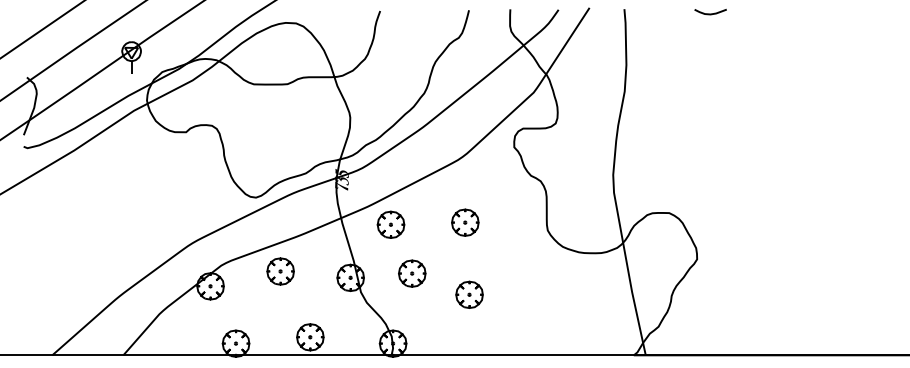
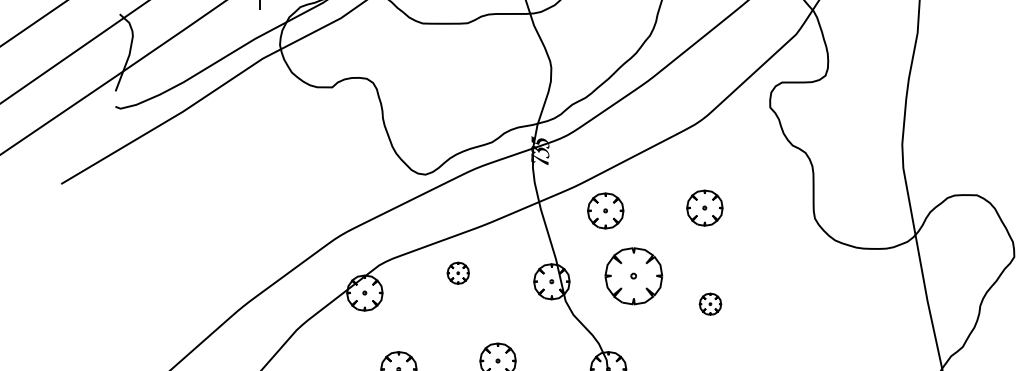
part: (280, 271) -> (458, 273), size x0.6
part: (412, 273) -> (634, 275), size x1.6
part: (469, 294) -> (710, 303), size x0.6

